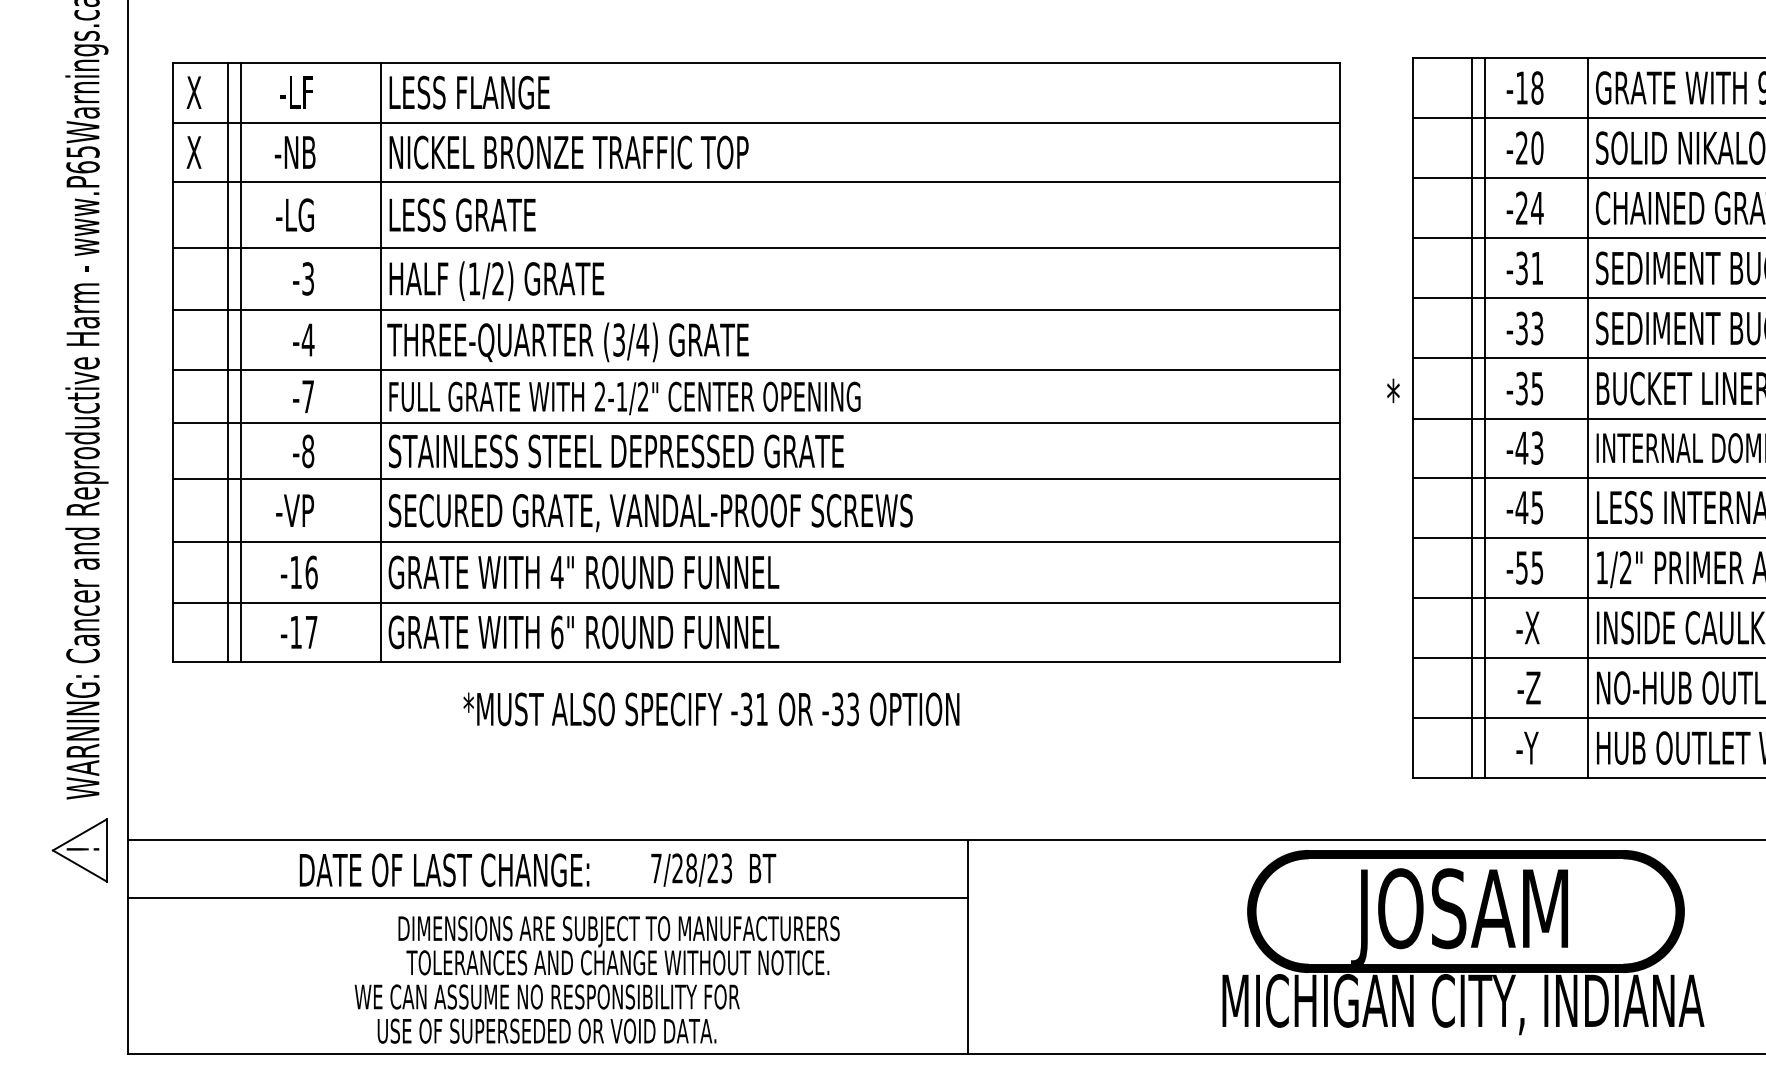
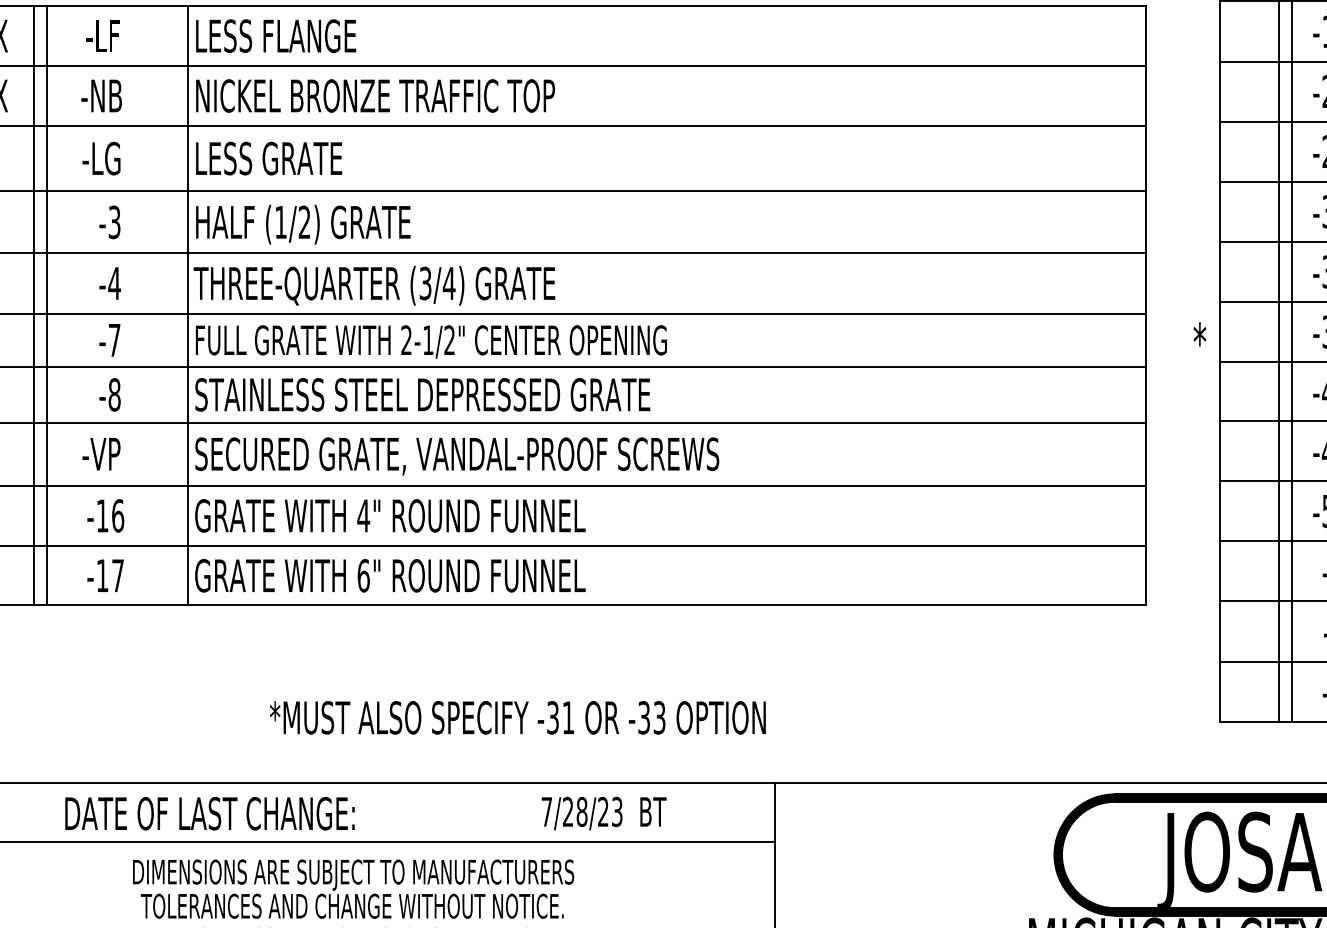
text: (711, 709) -> (517, 717), moved
text: (713, 869) -> (603, 812), moved
text: (444, 870) -> (209, 813), moved
text: (618, 945) -> (352, 888), moved

